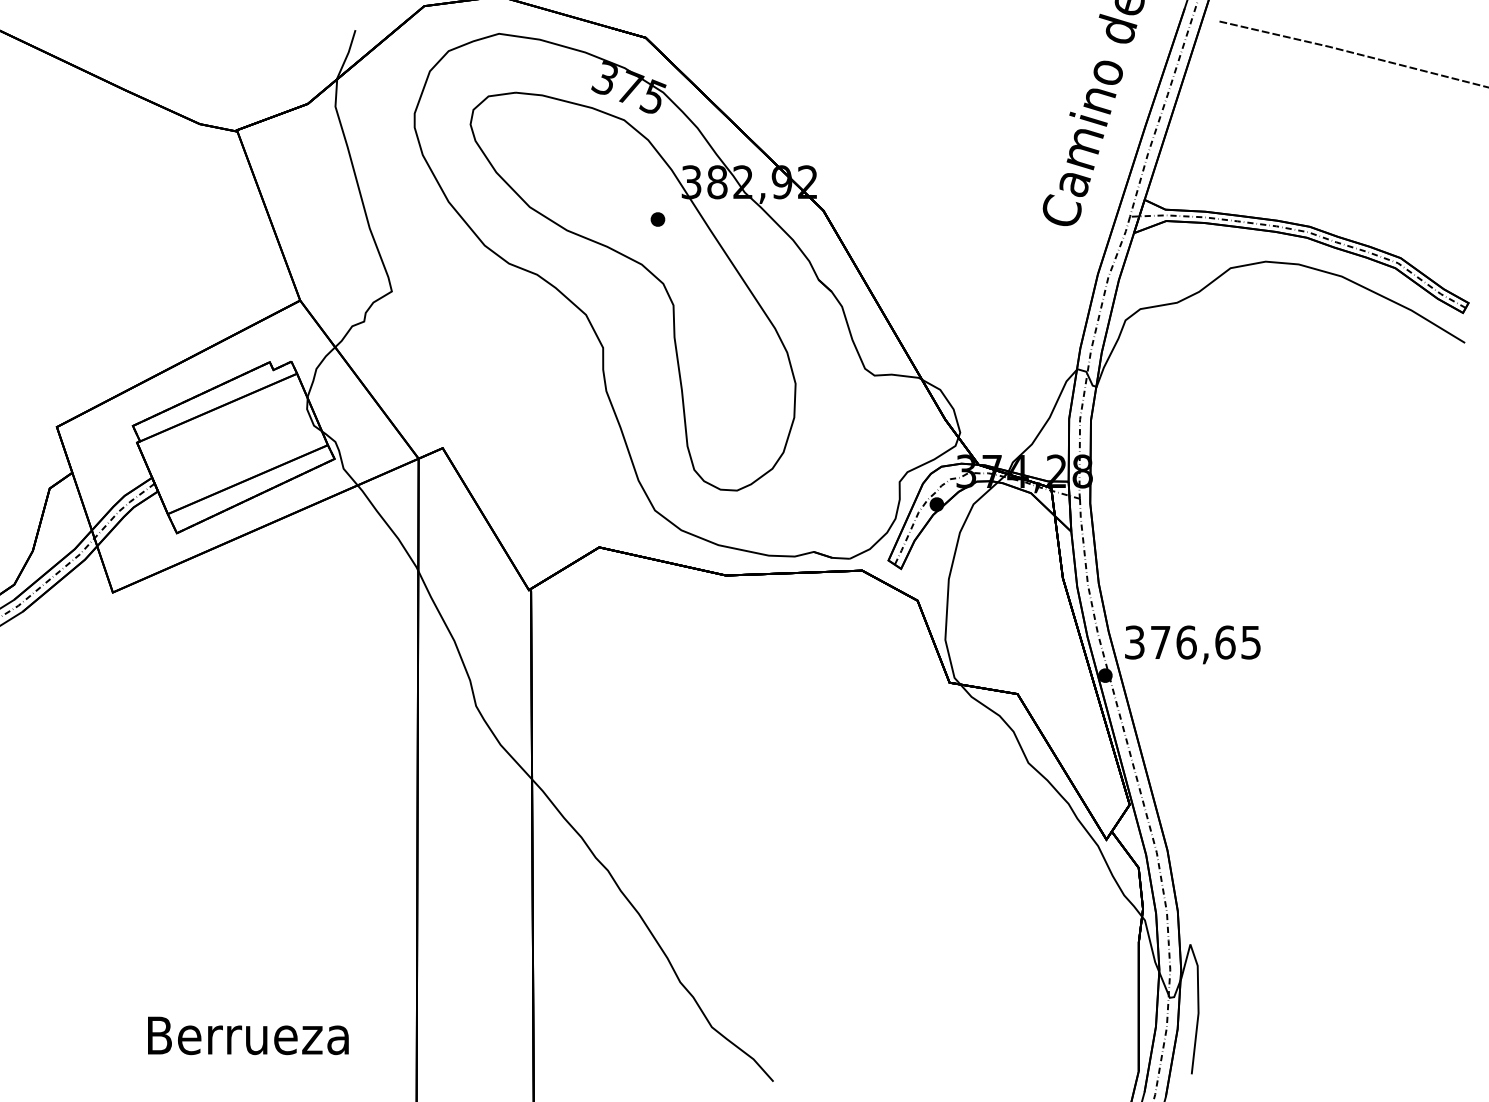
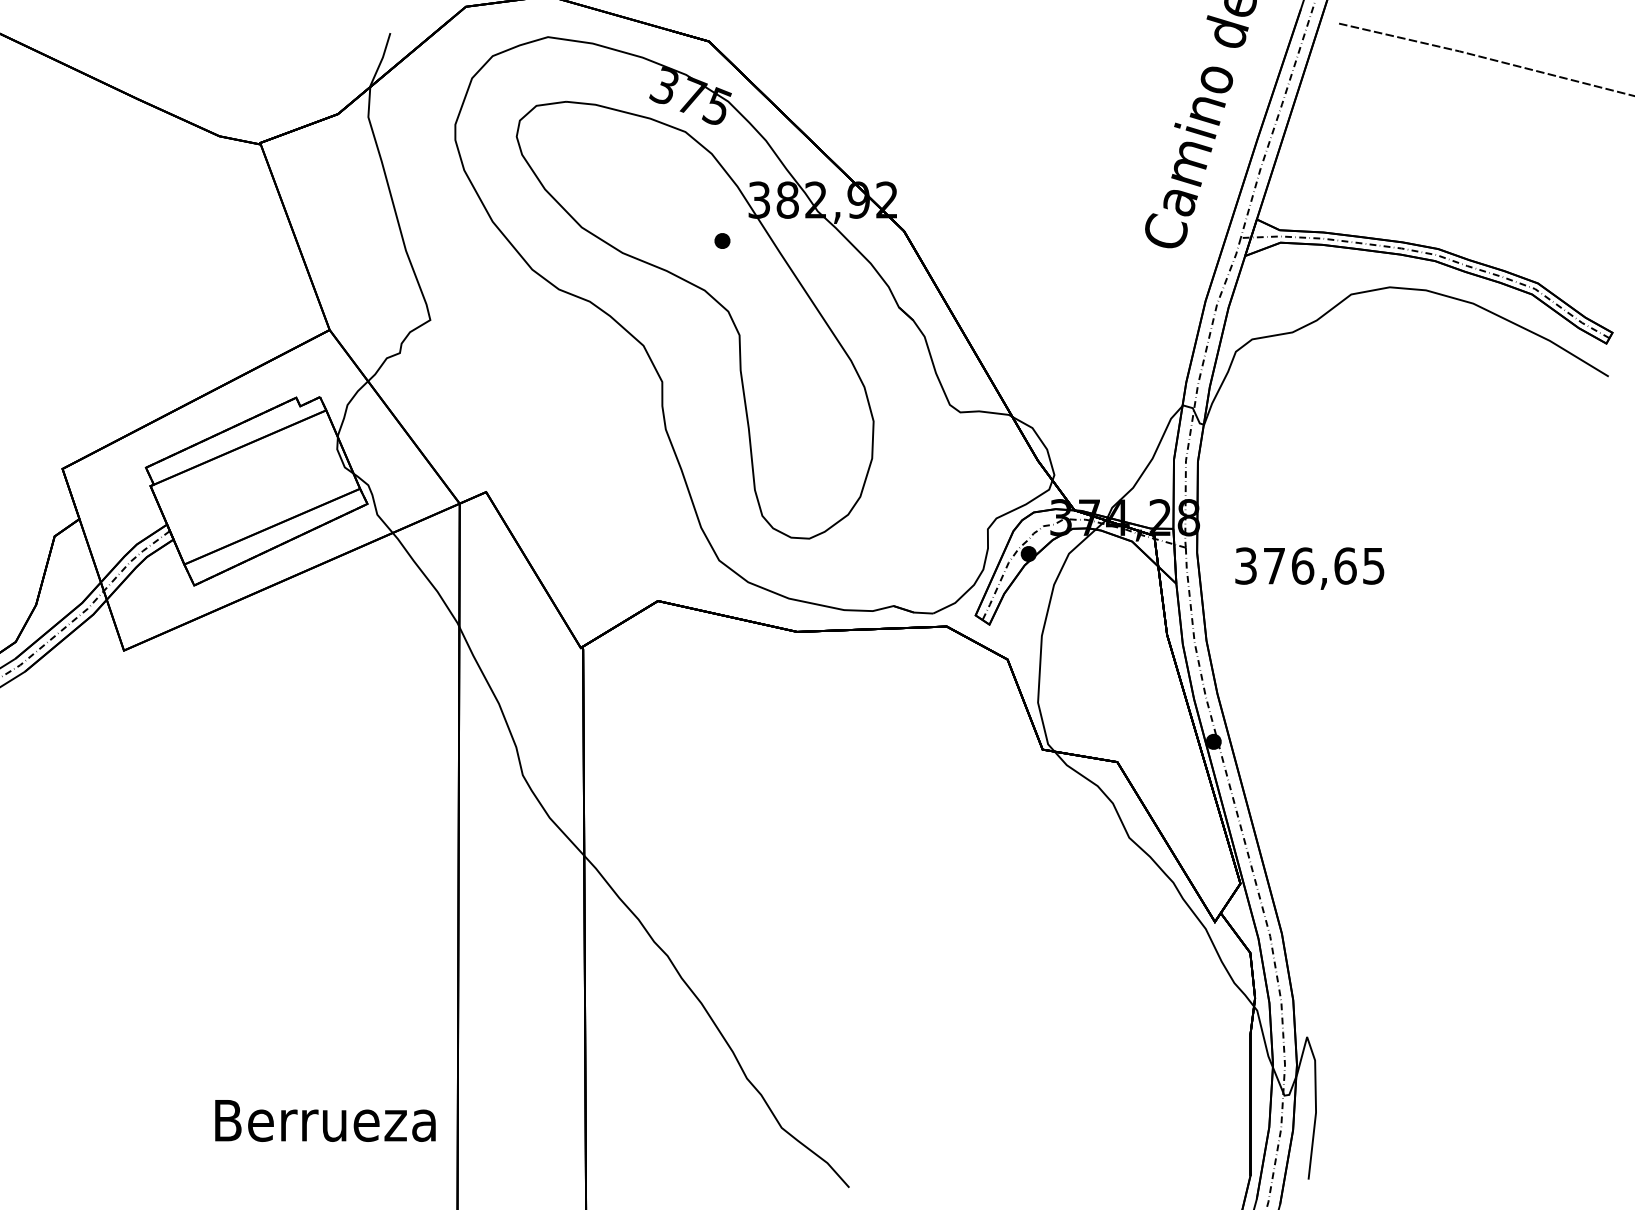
text: (1192, 644) -> (1309, 568), moved
text: (248, 1035) -> (325, 1120), moved

